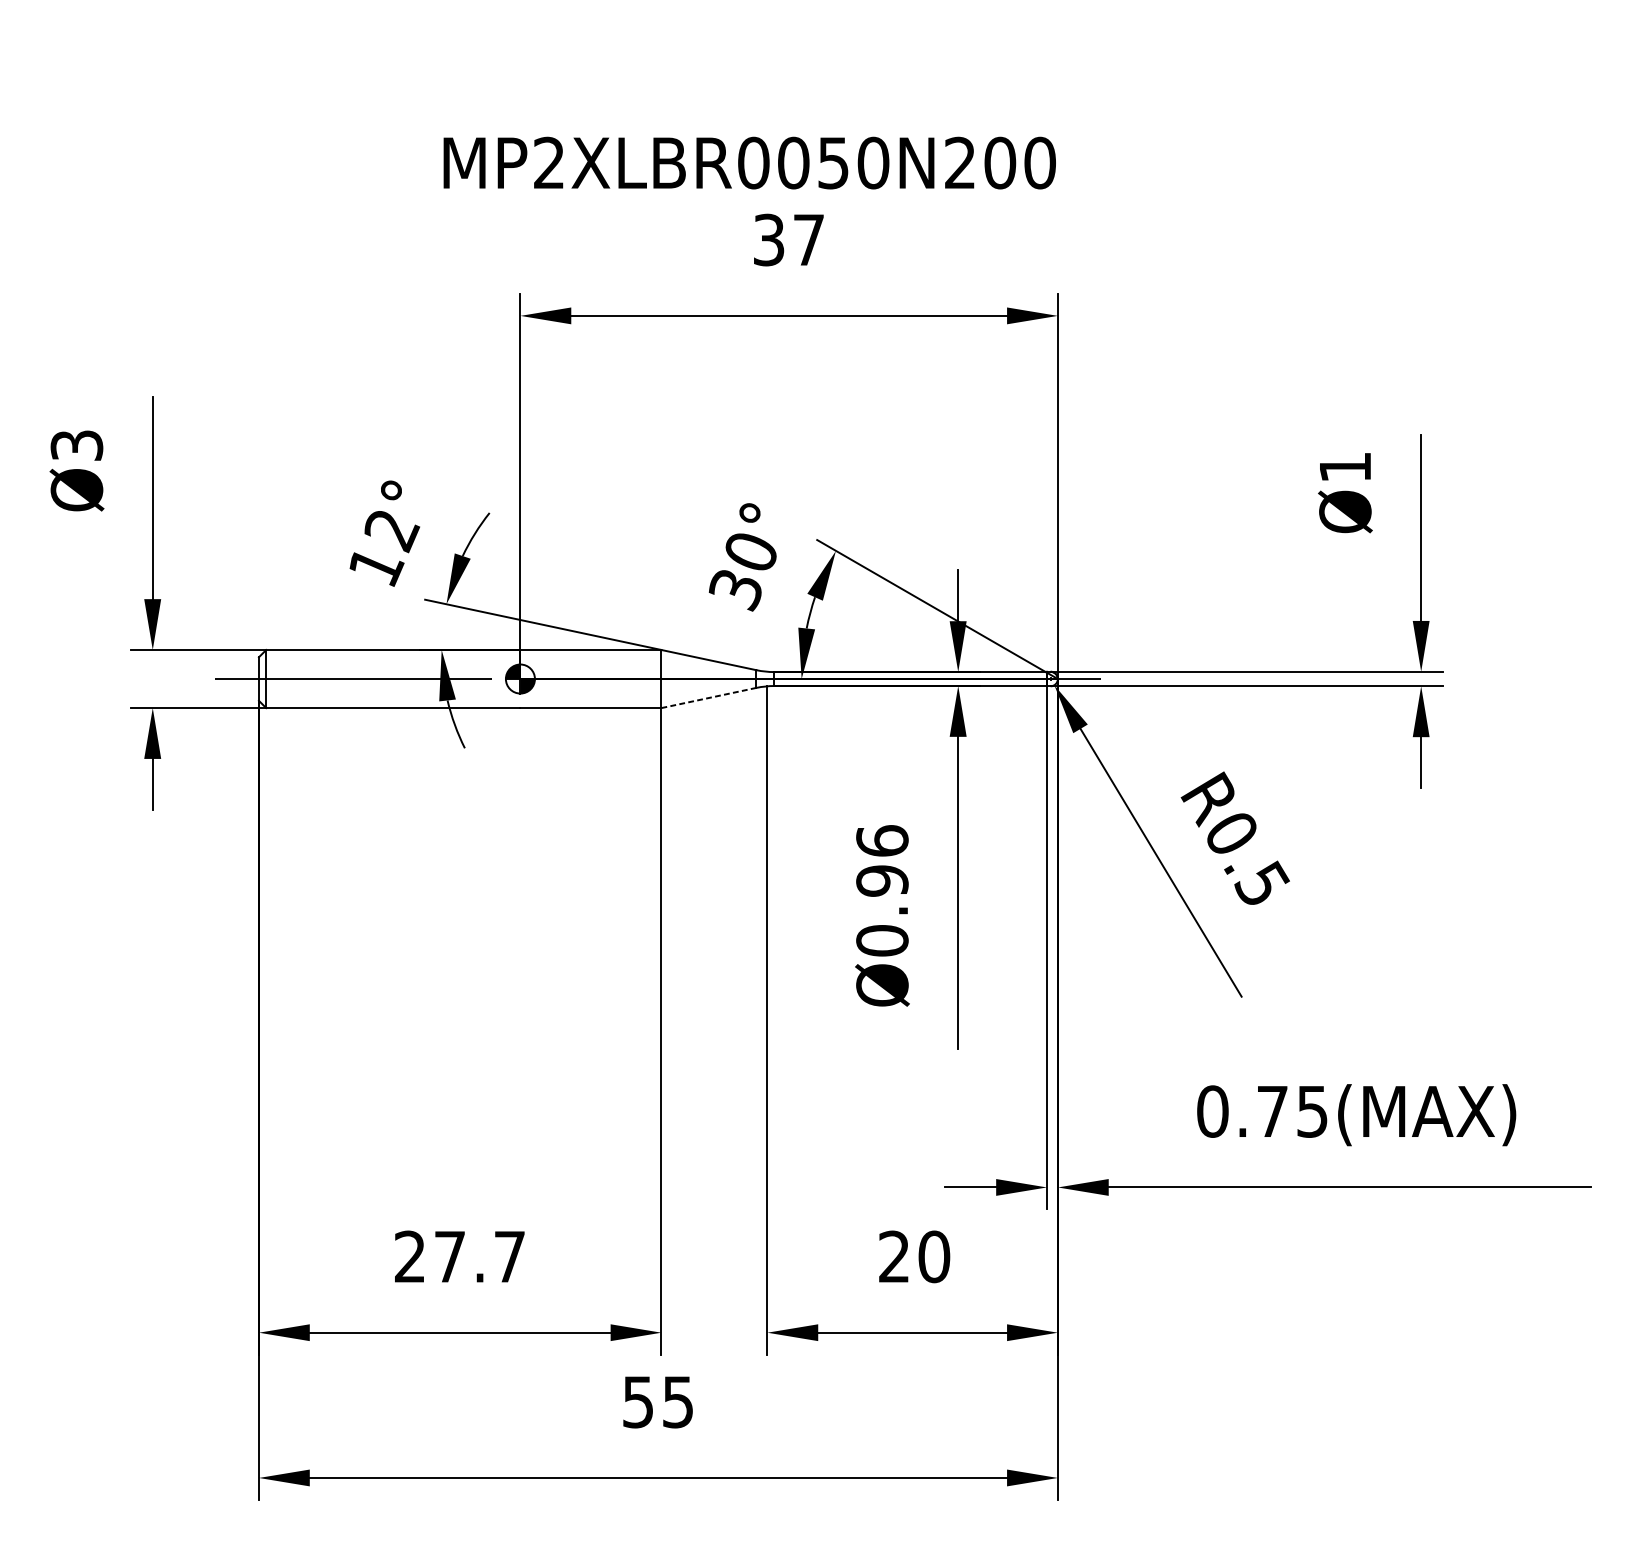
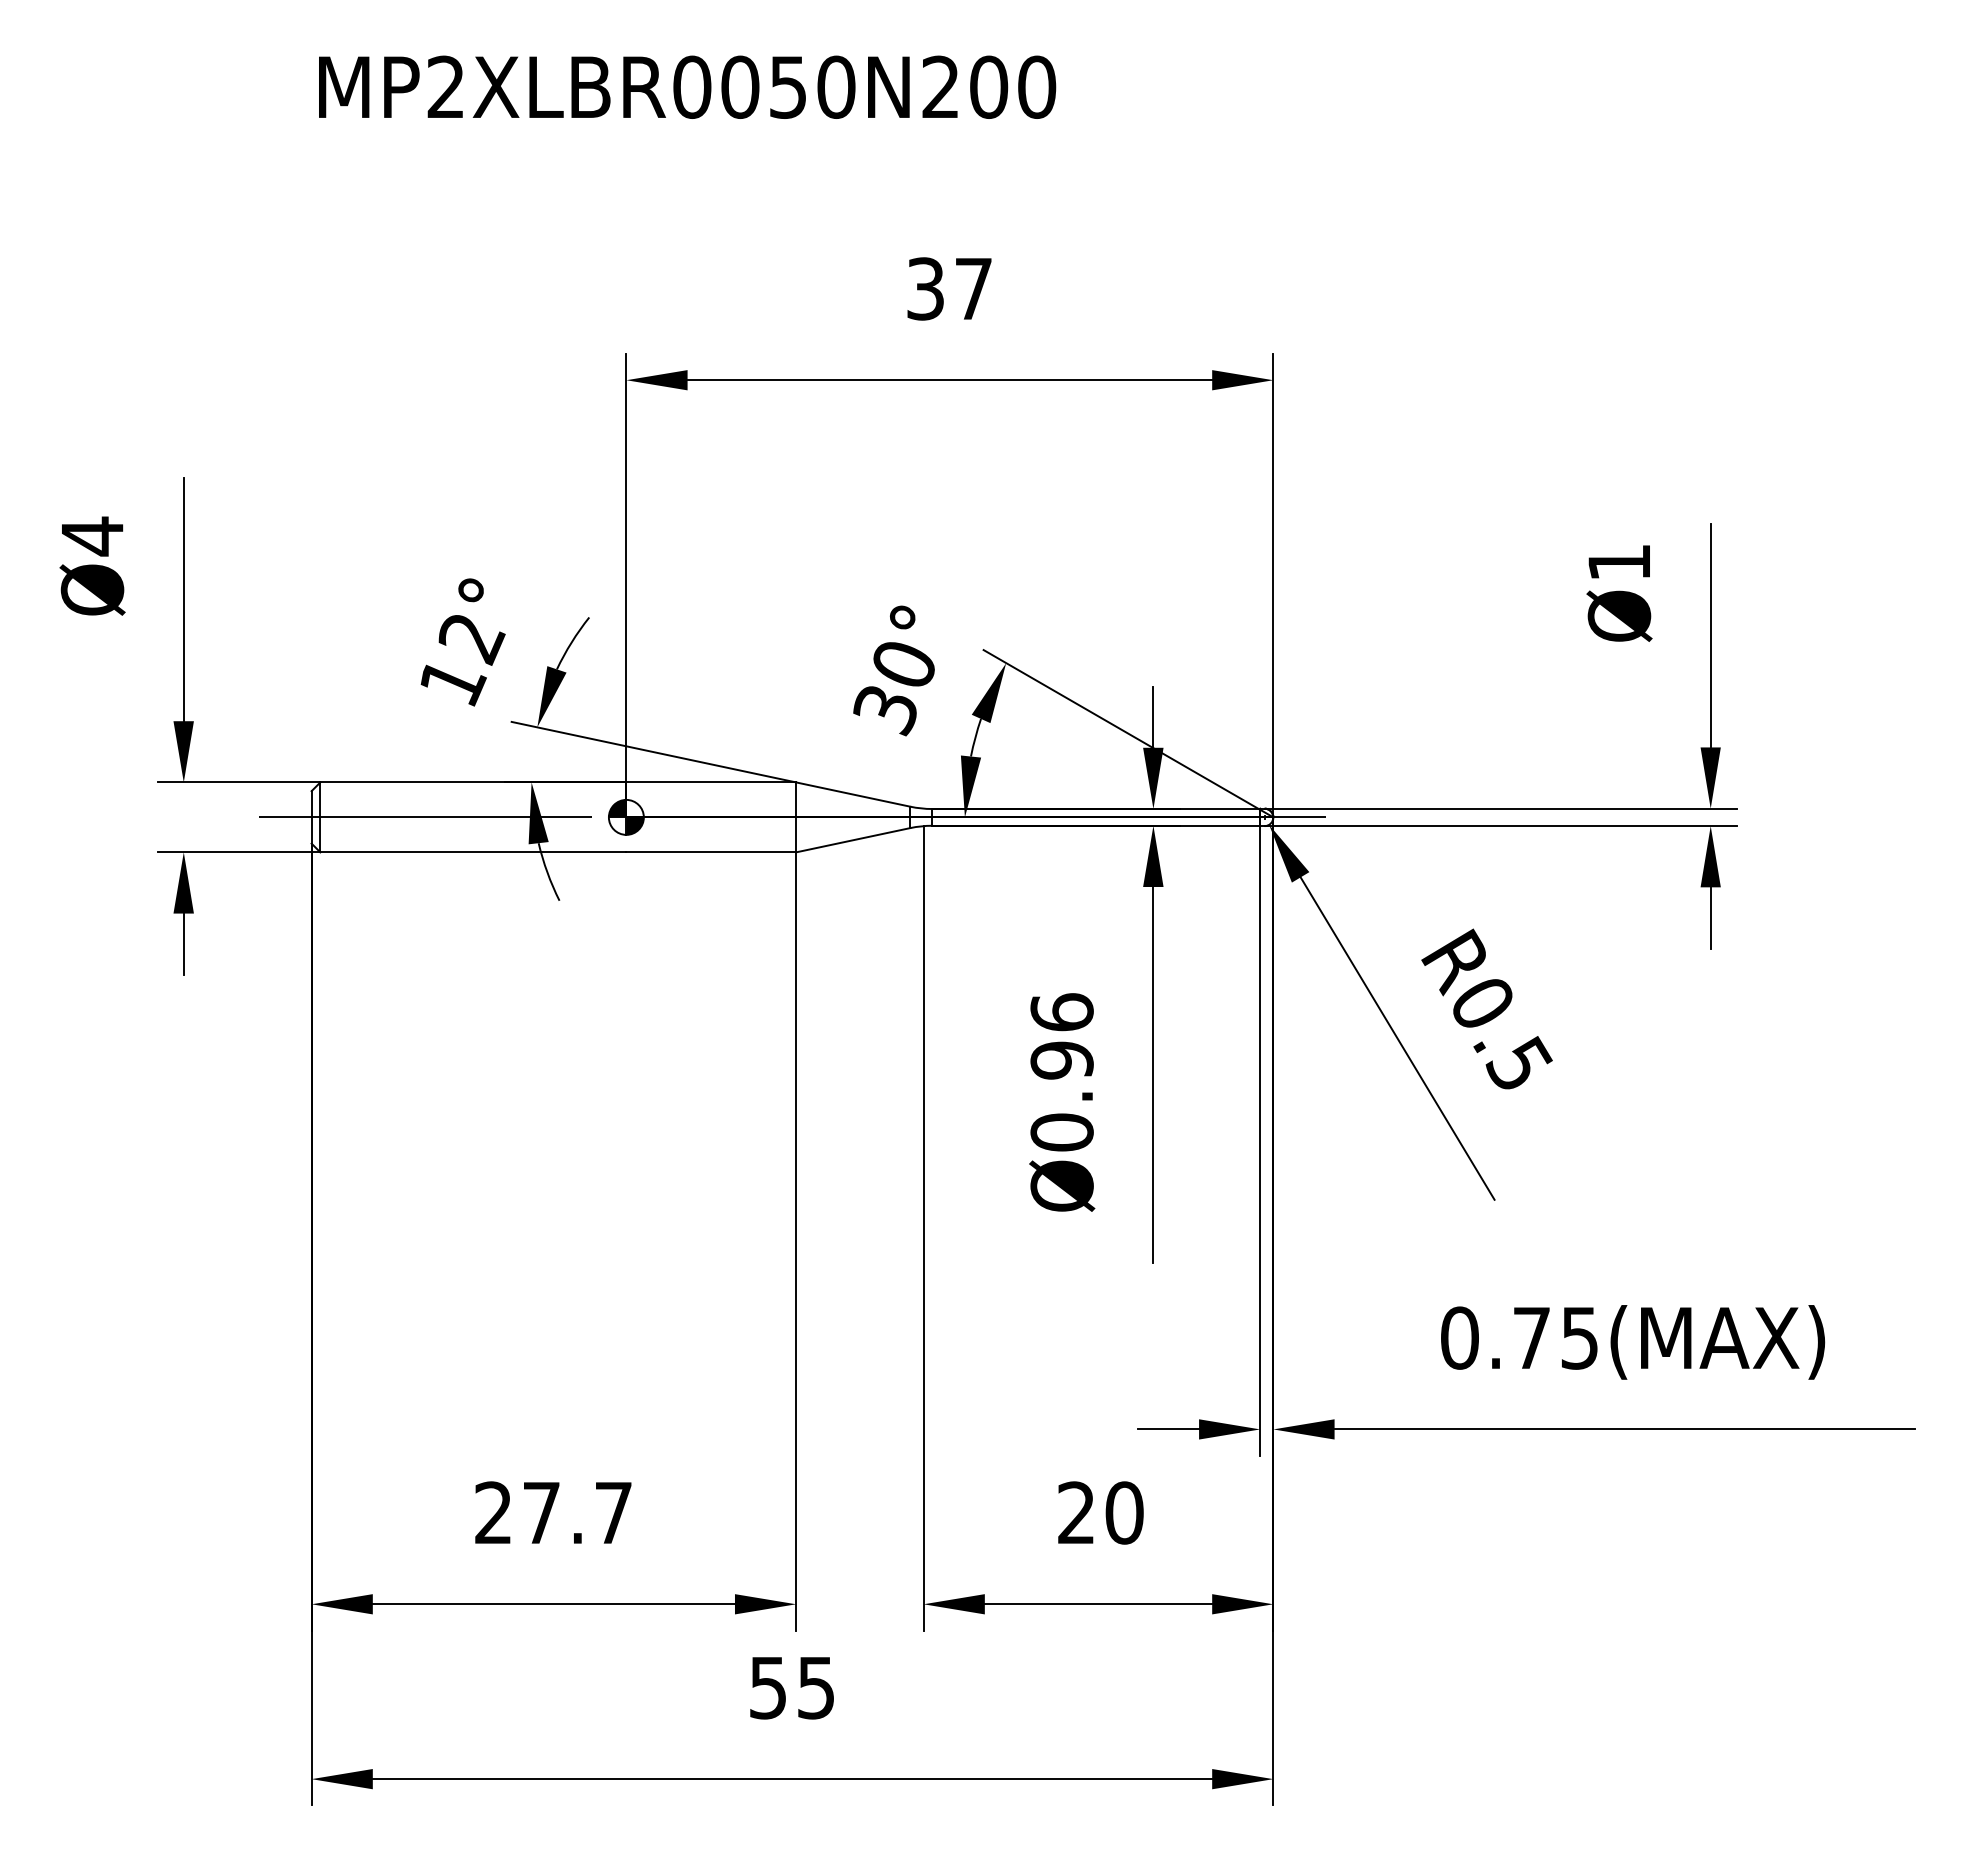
text: (749, 162) -> (687, 86), moved
text: (76, 445) -> (92, 536), Ø3 -> Ø4
line: (709, 698) -> (853, 840), dashed -> solid

